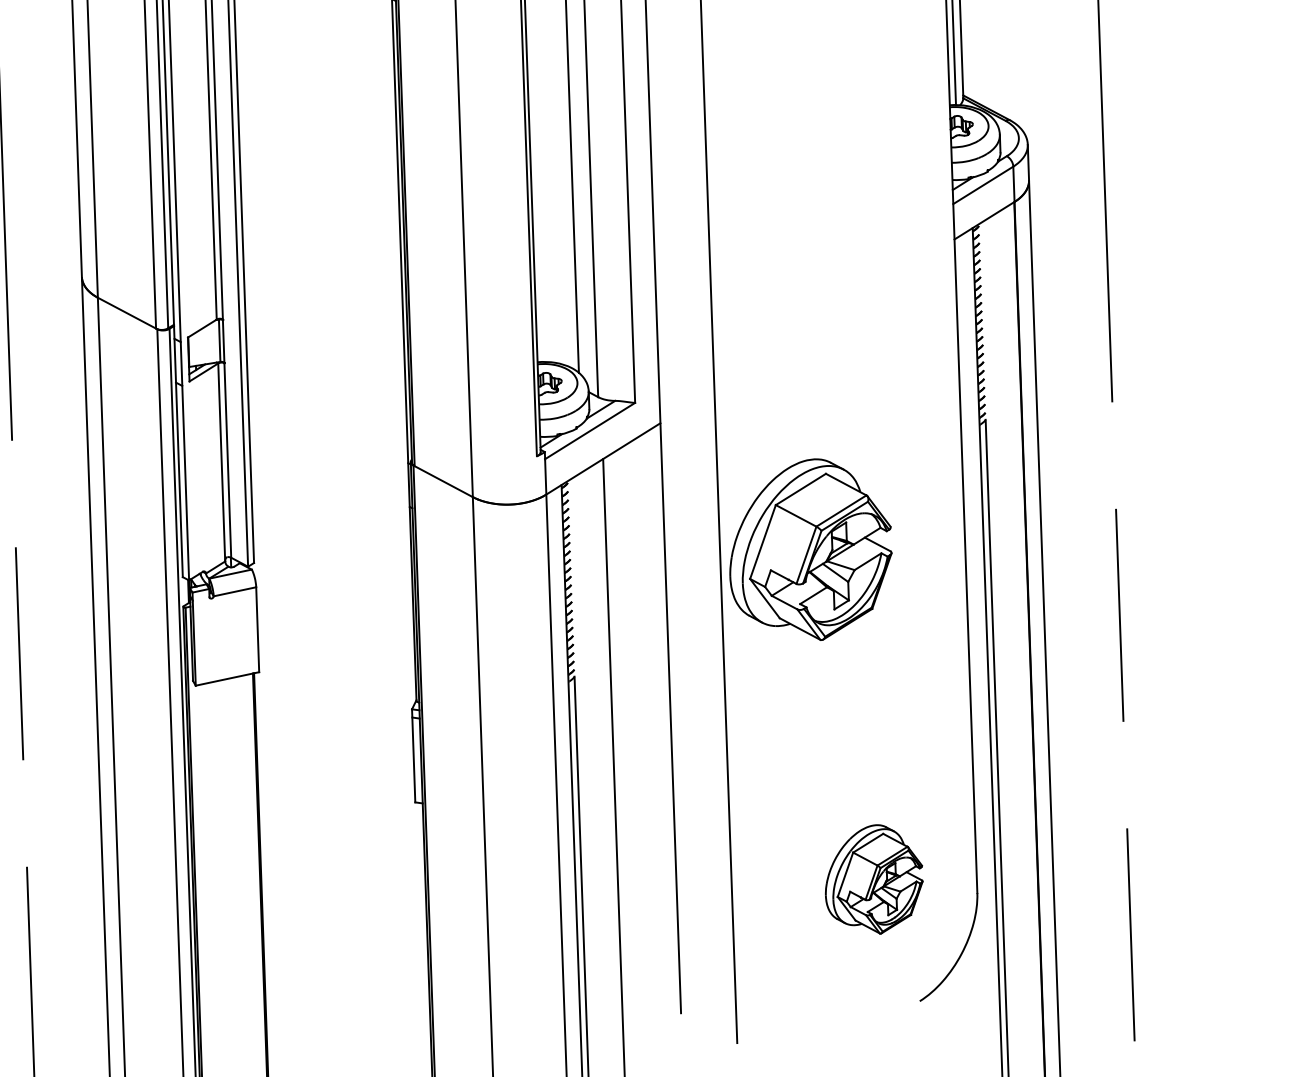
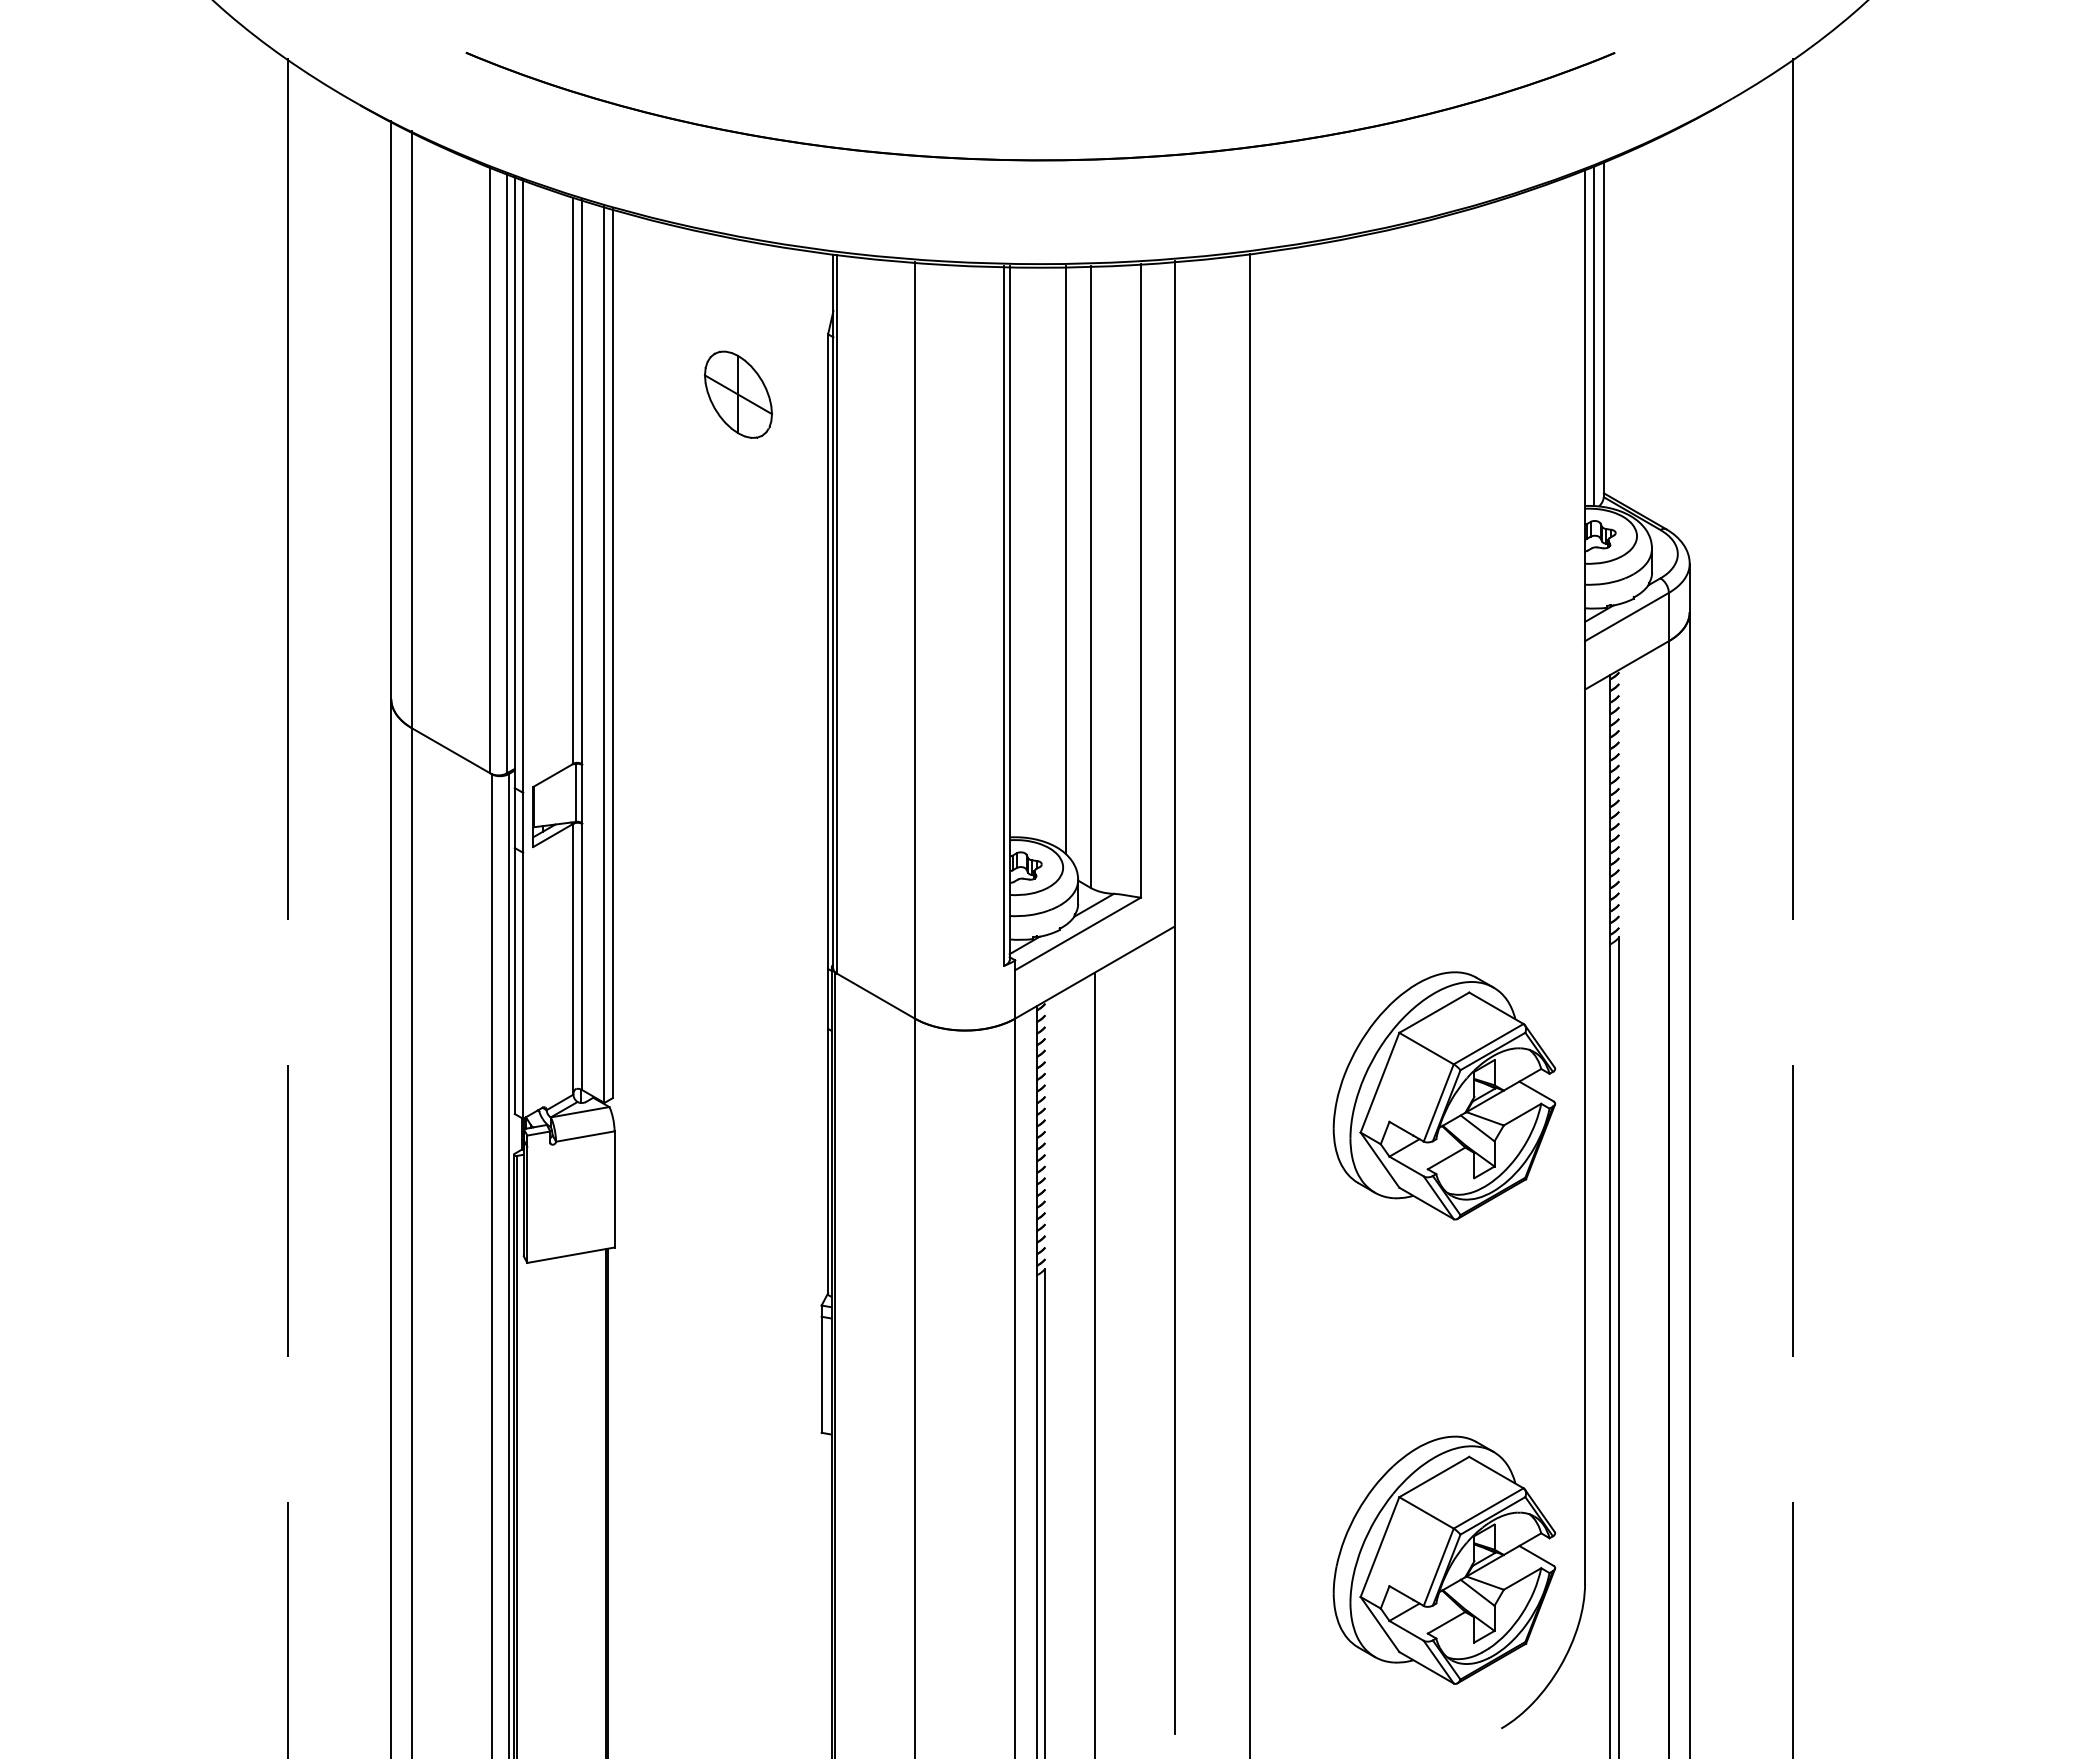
part: (328, 45) -> (738, 394), added
part: (810, 549) -> (1444, 1095), moved
part: (873, 879) -> (1444, 1559), size x1.67

